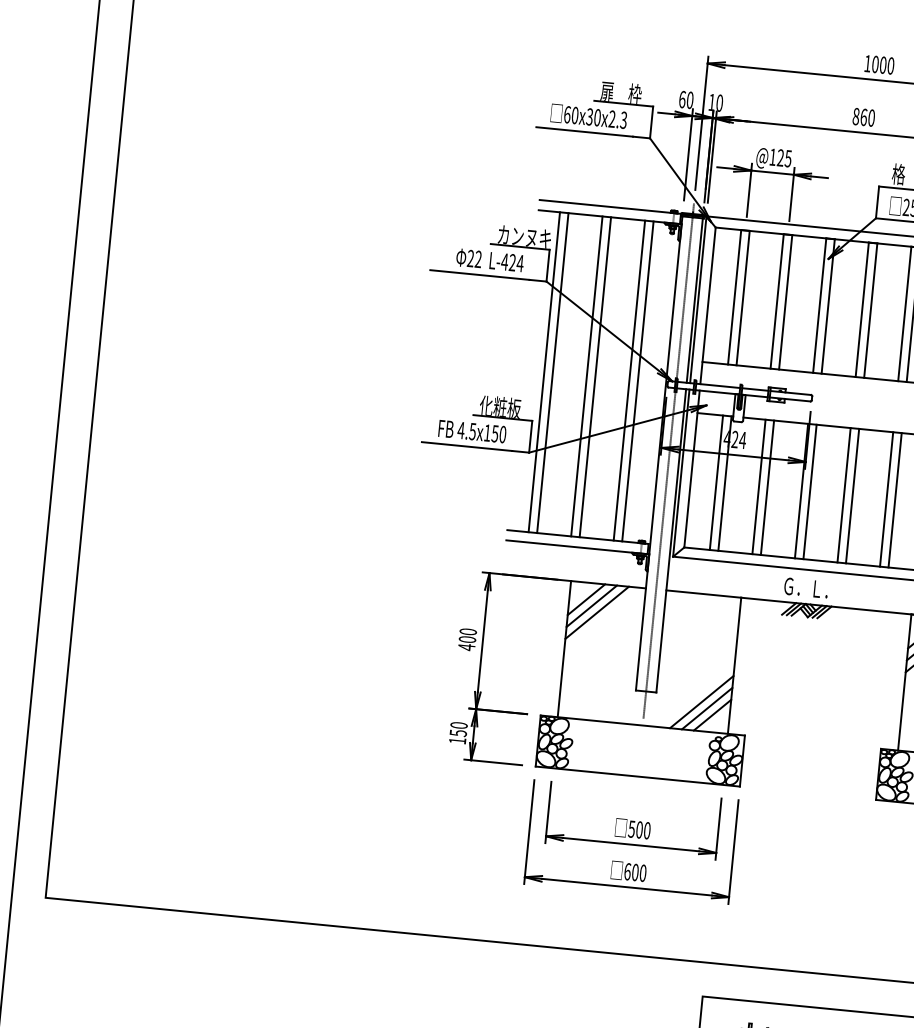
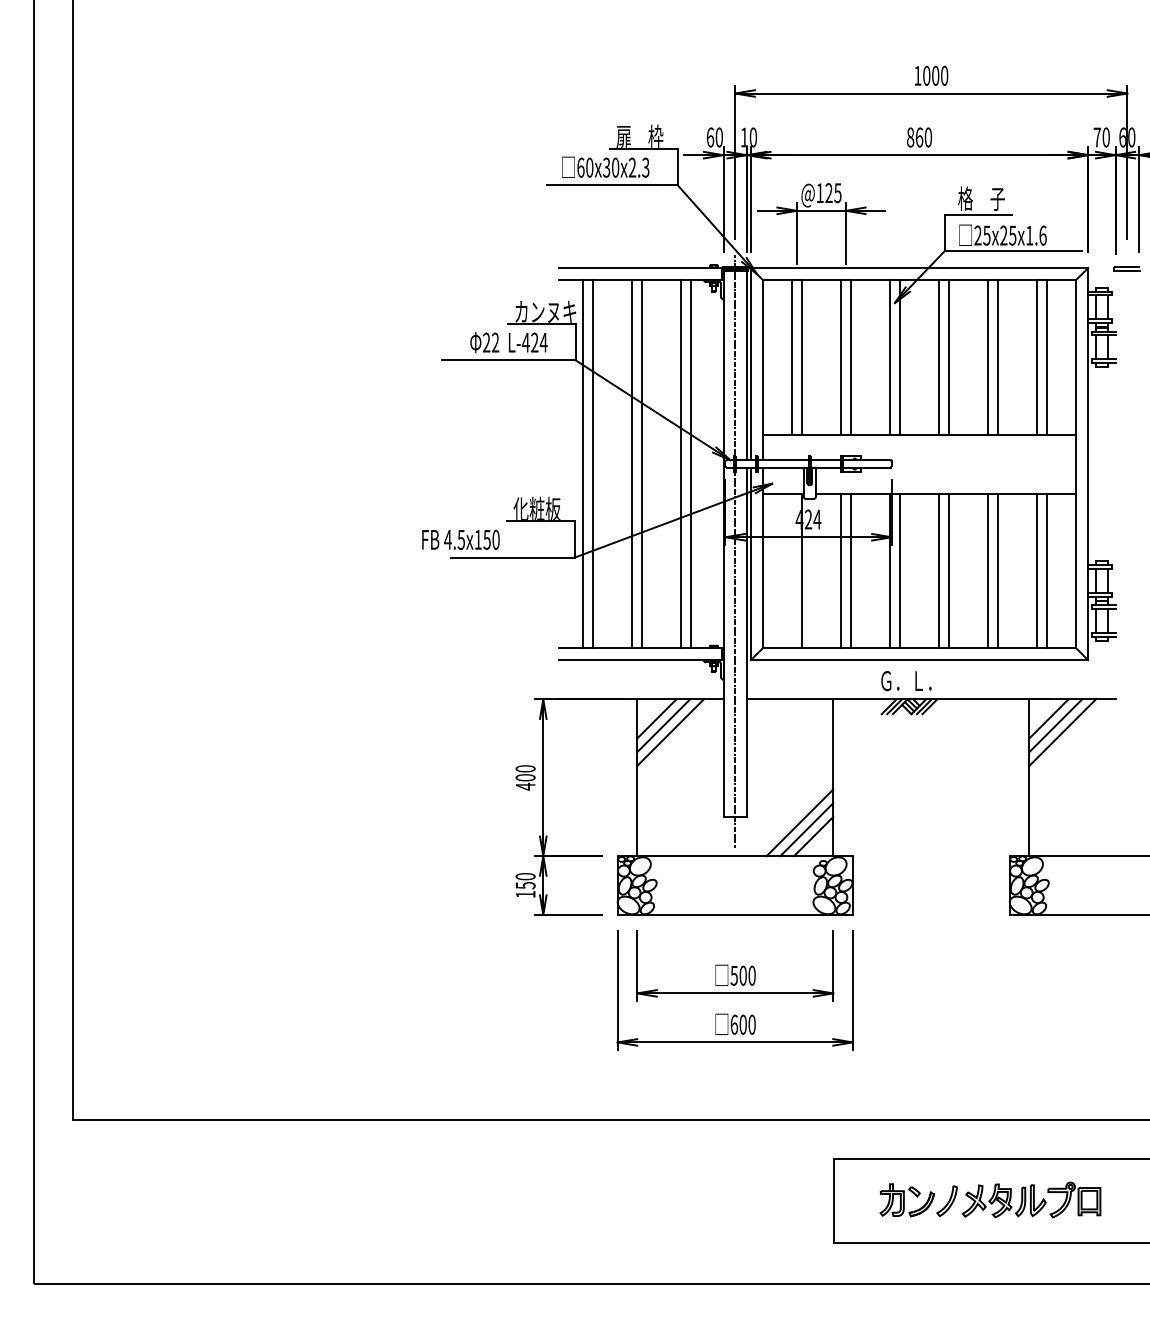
text: (472, 431) -> (460, 539), moved
line: (716, 482) -> (792, 570), removed

